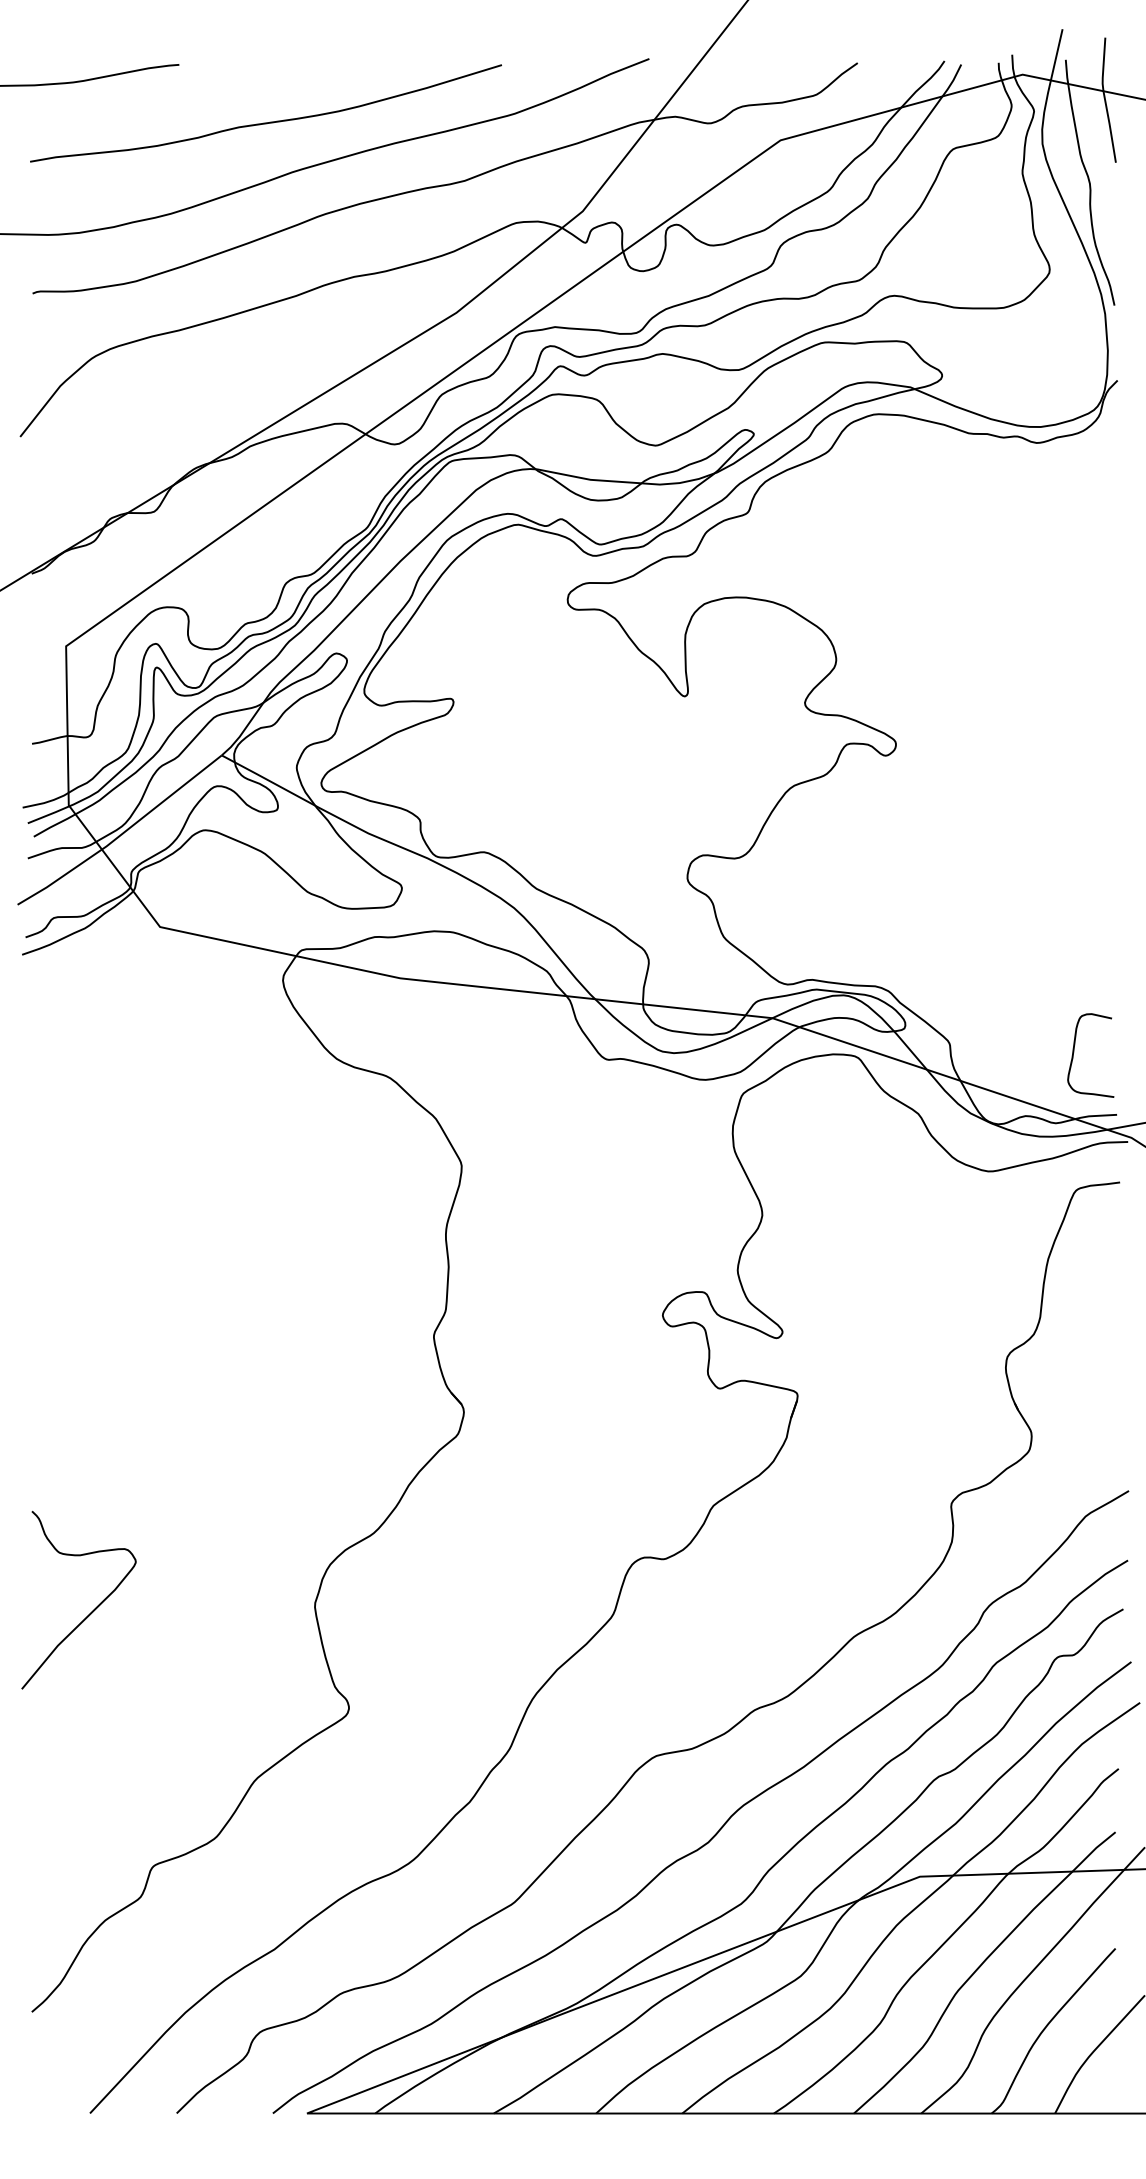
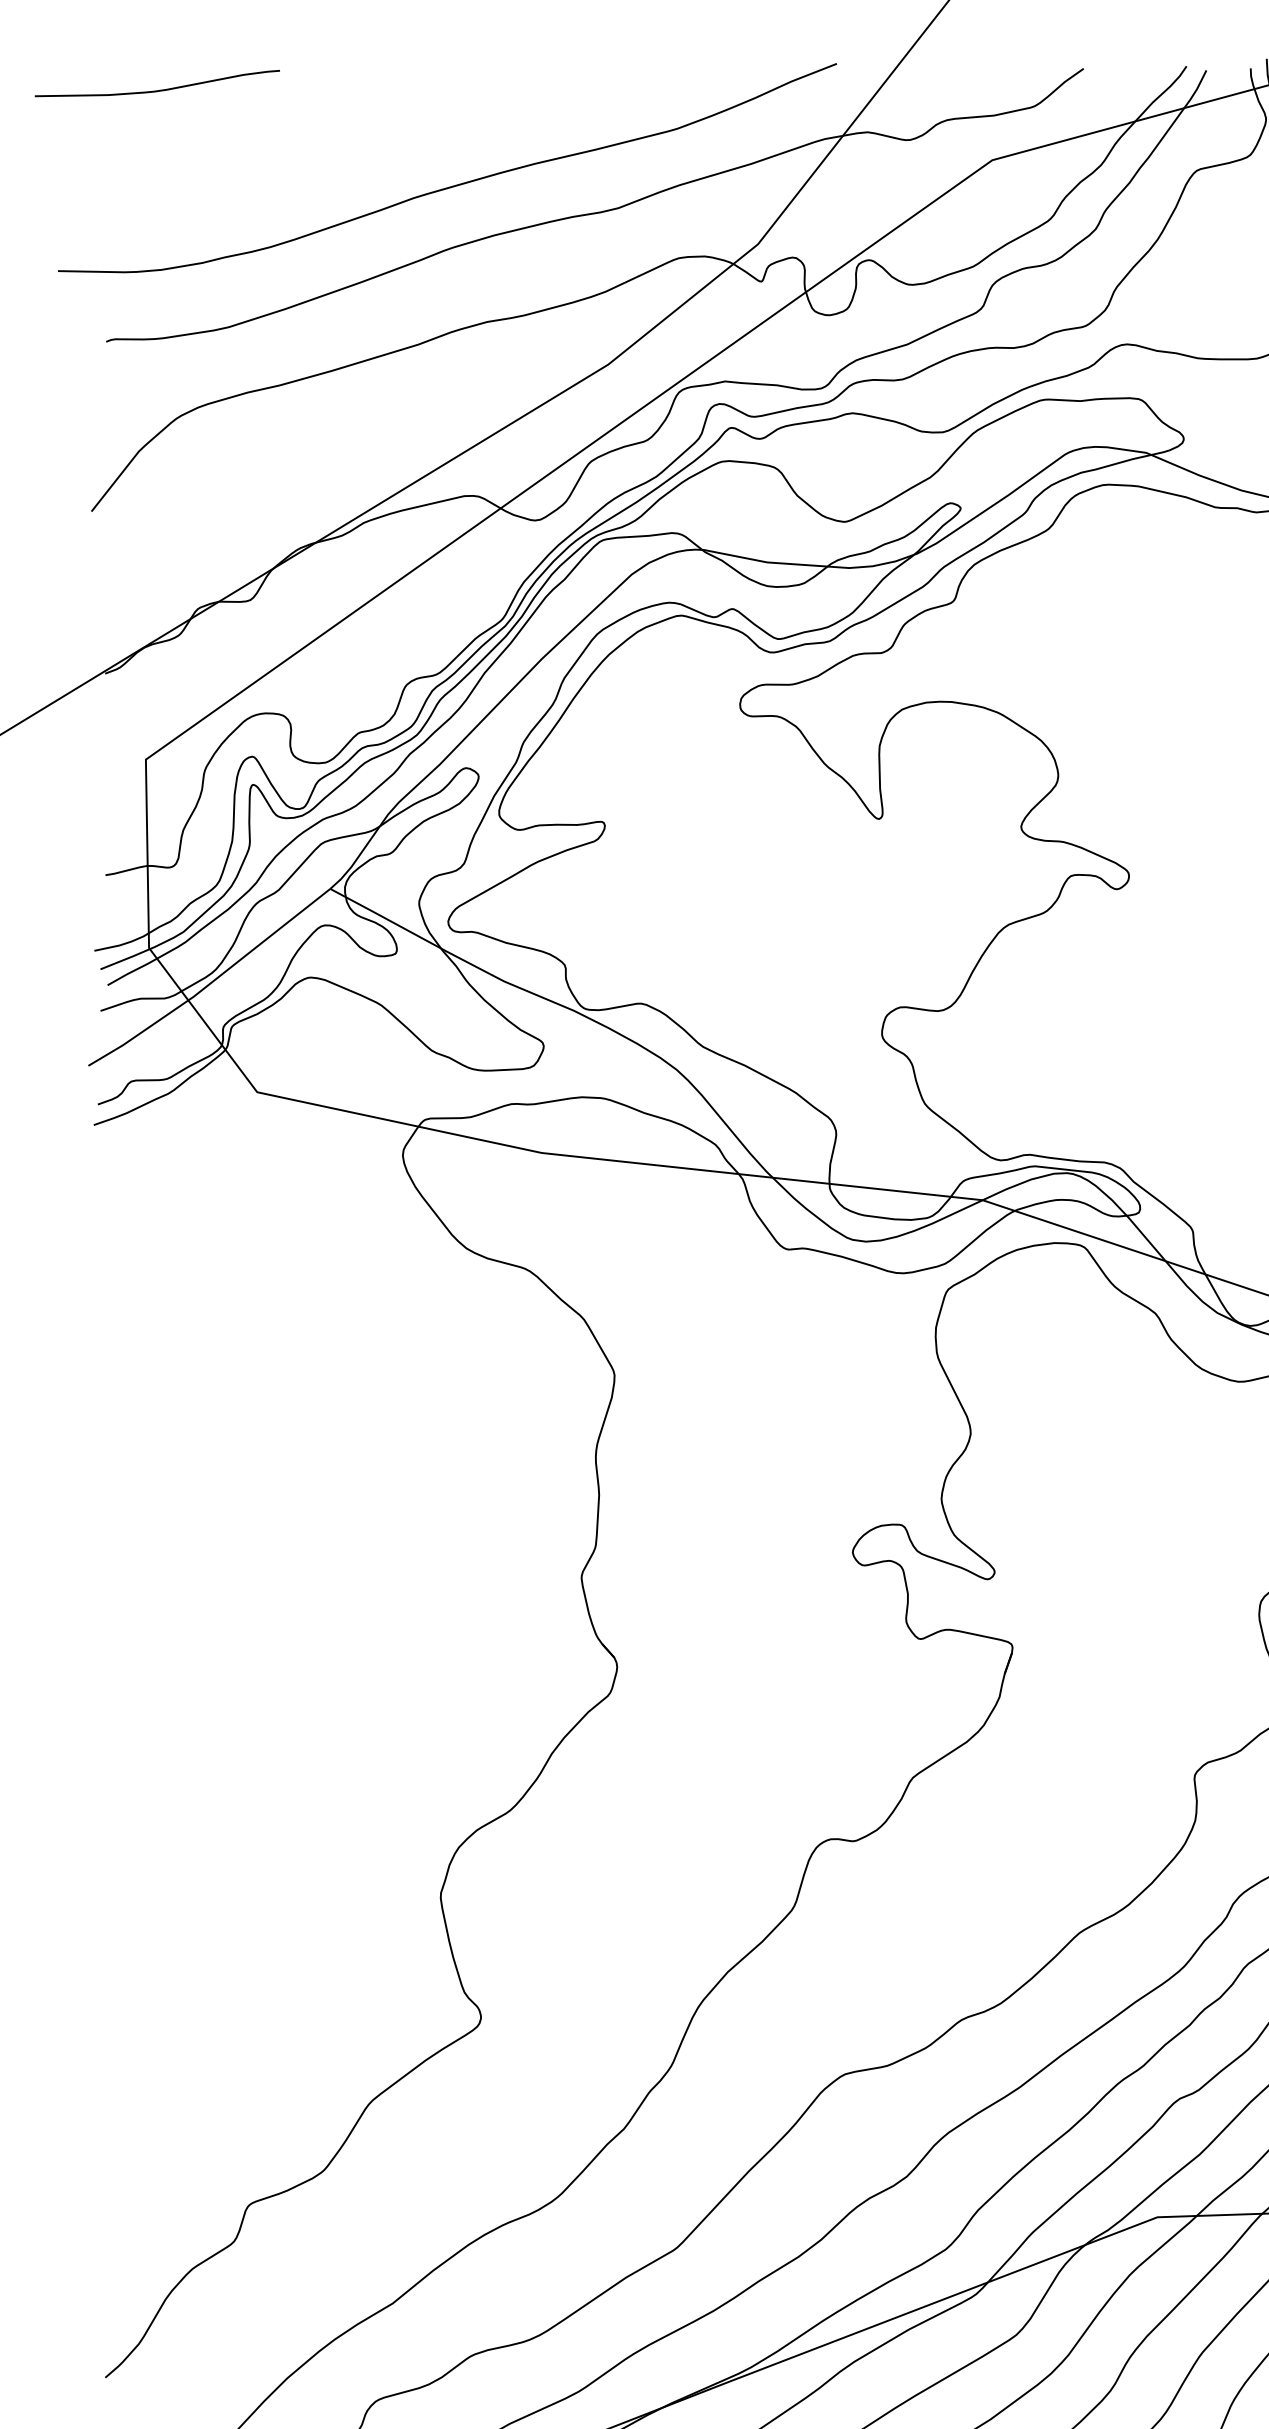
curve: (265, 122) -> (382, 139), removed
curve: (91, 1611) -> (175, 1903), removed

